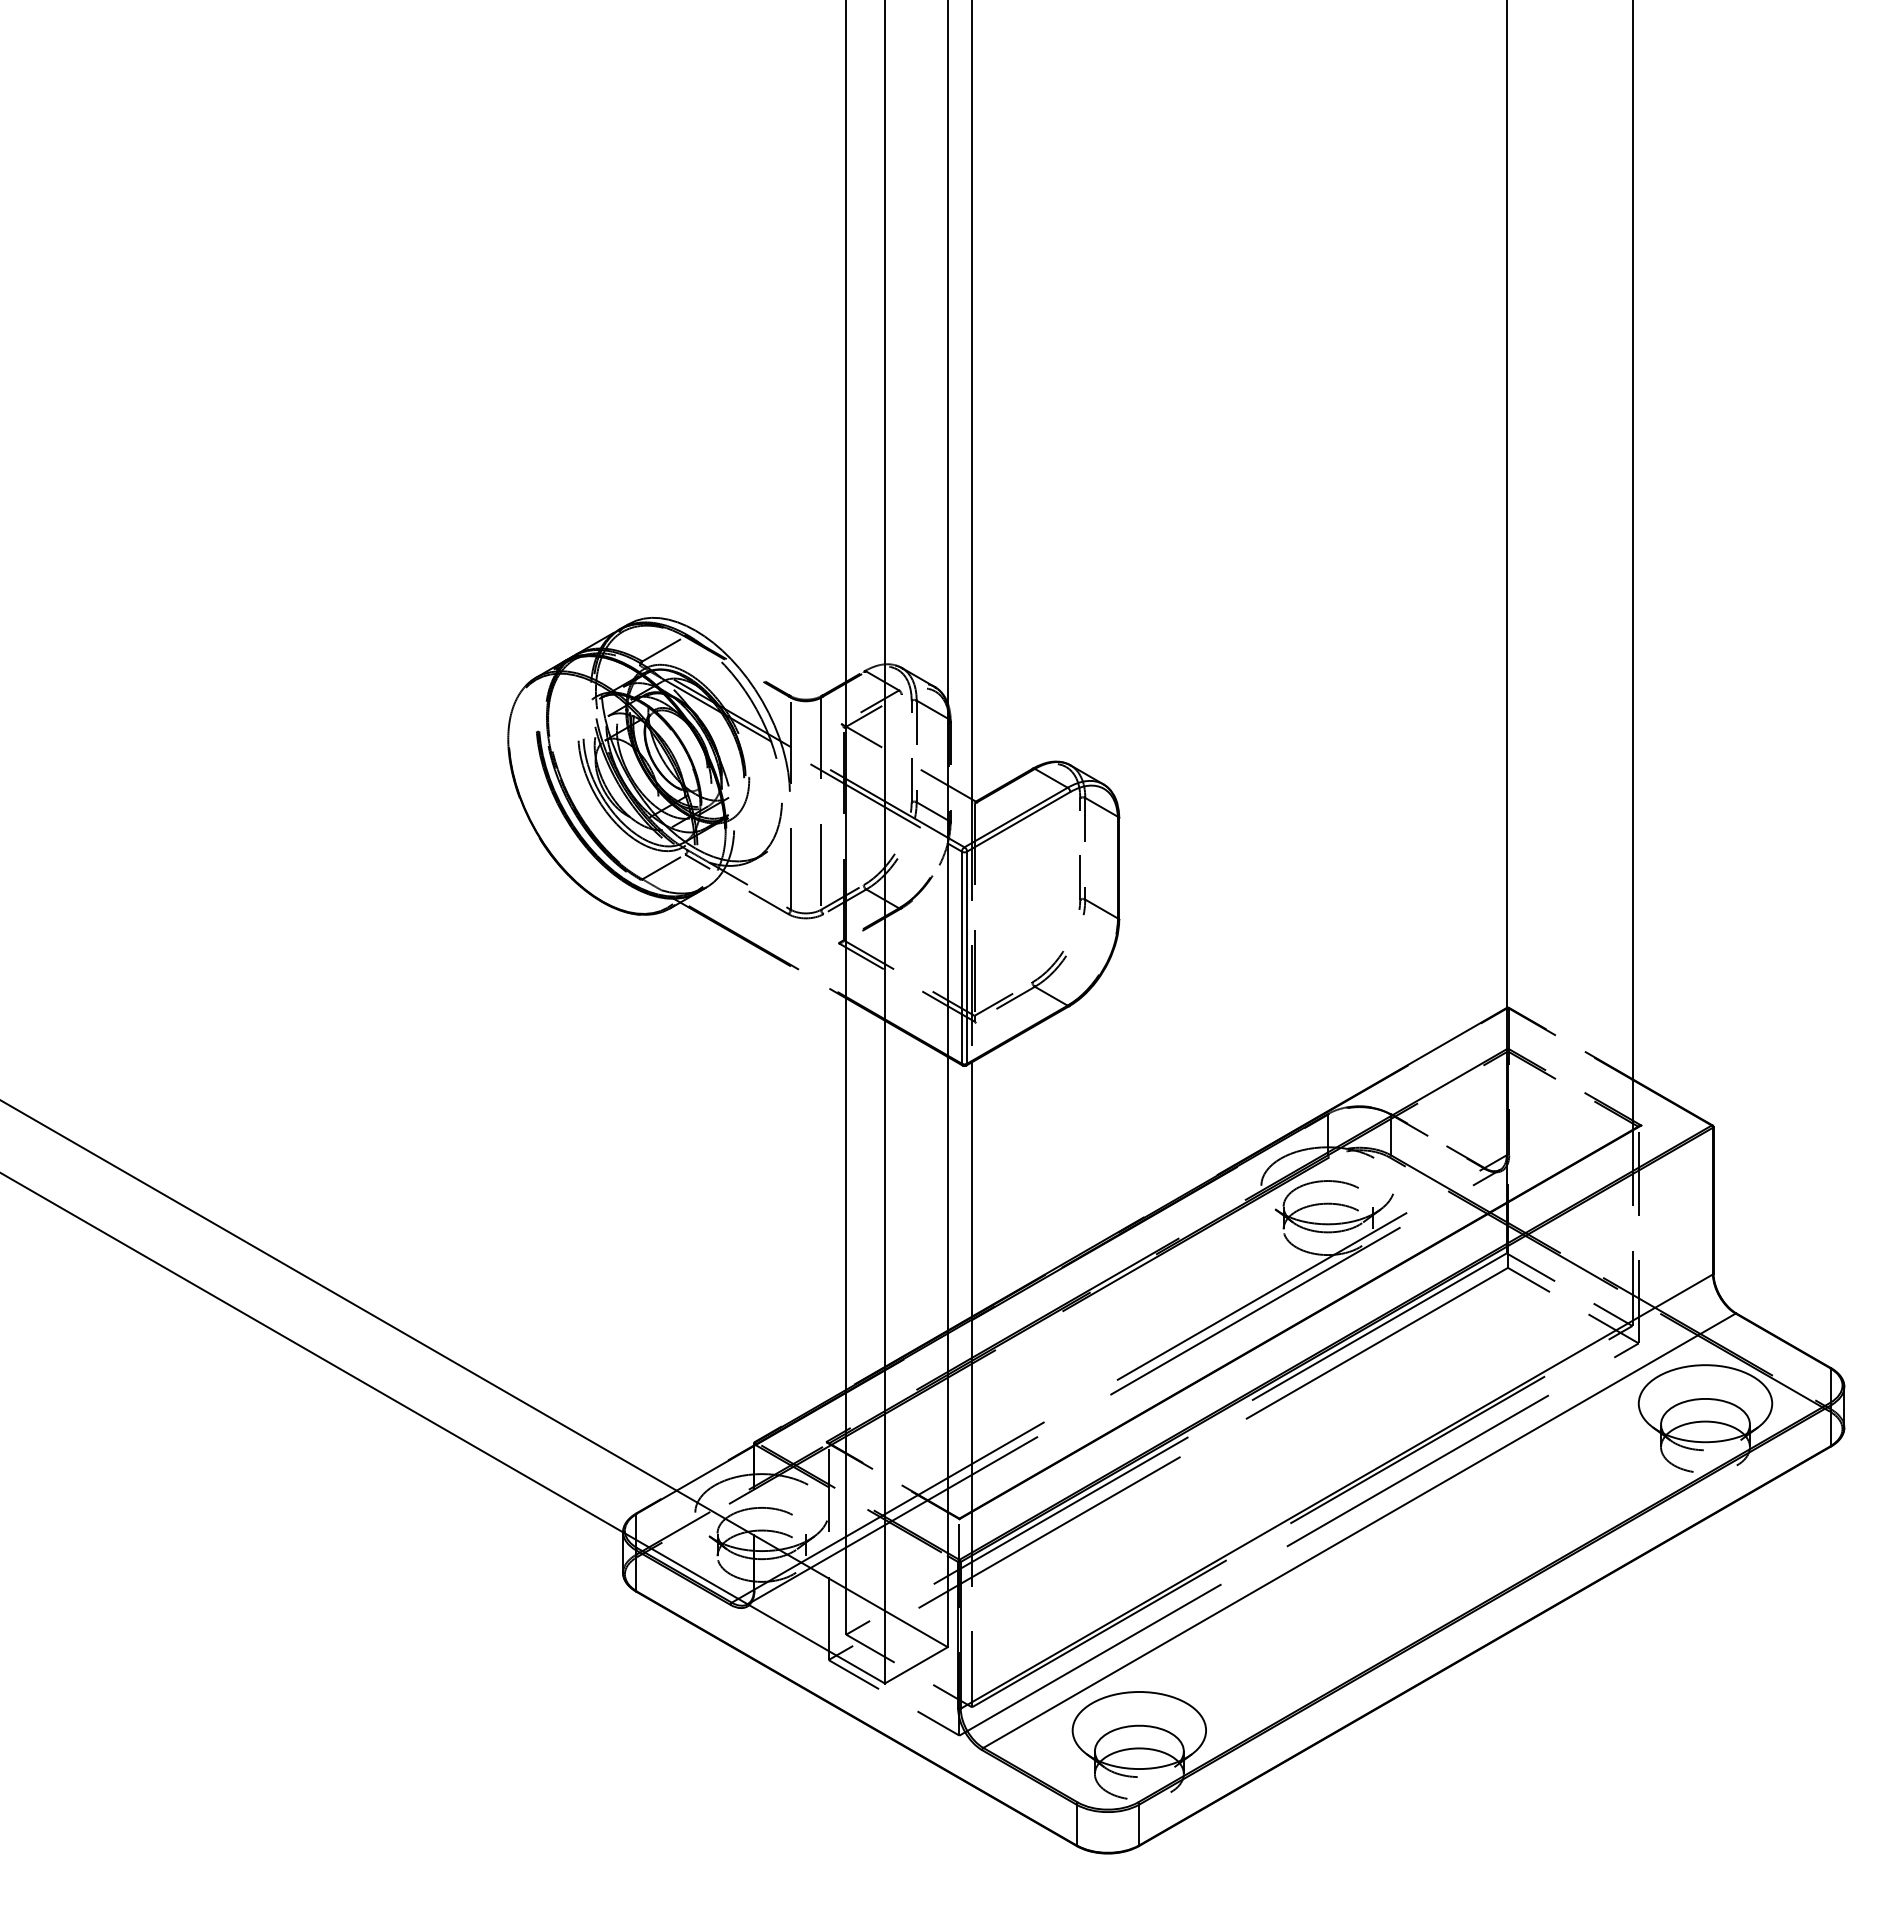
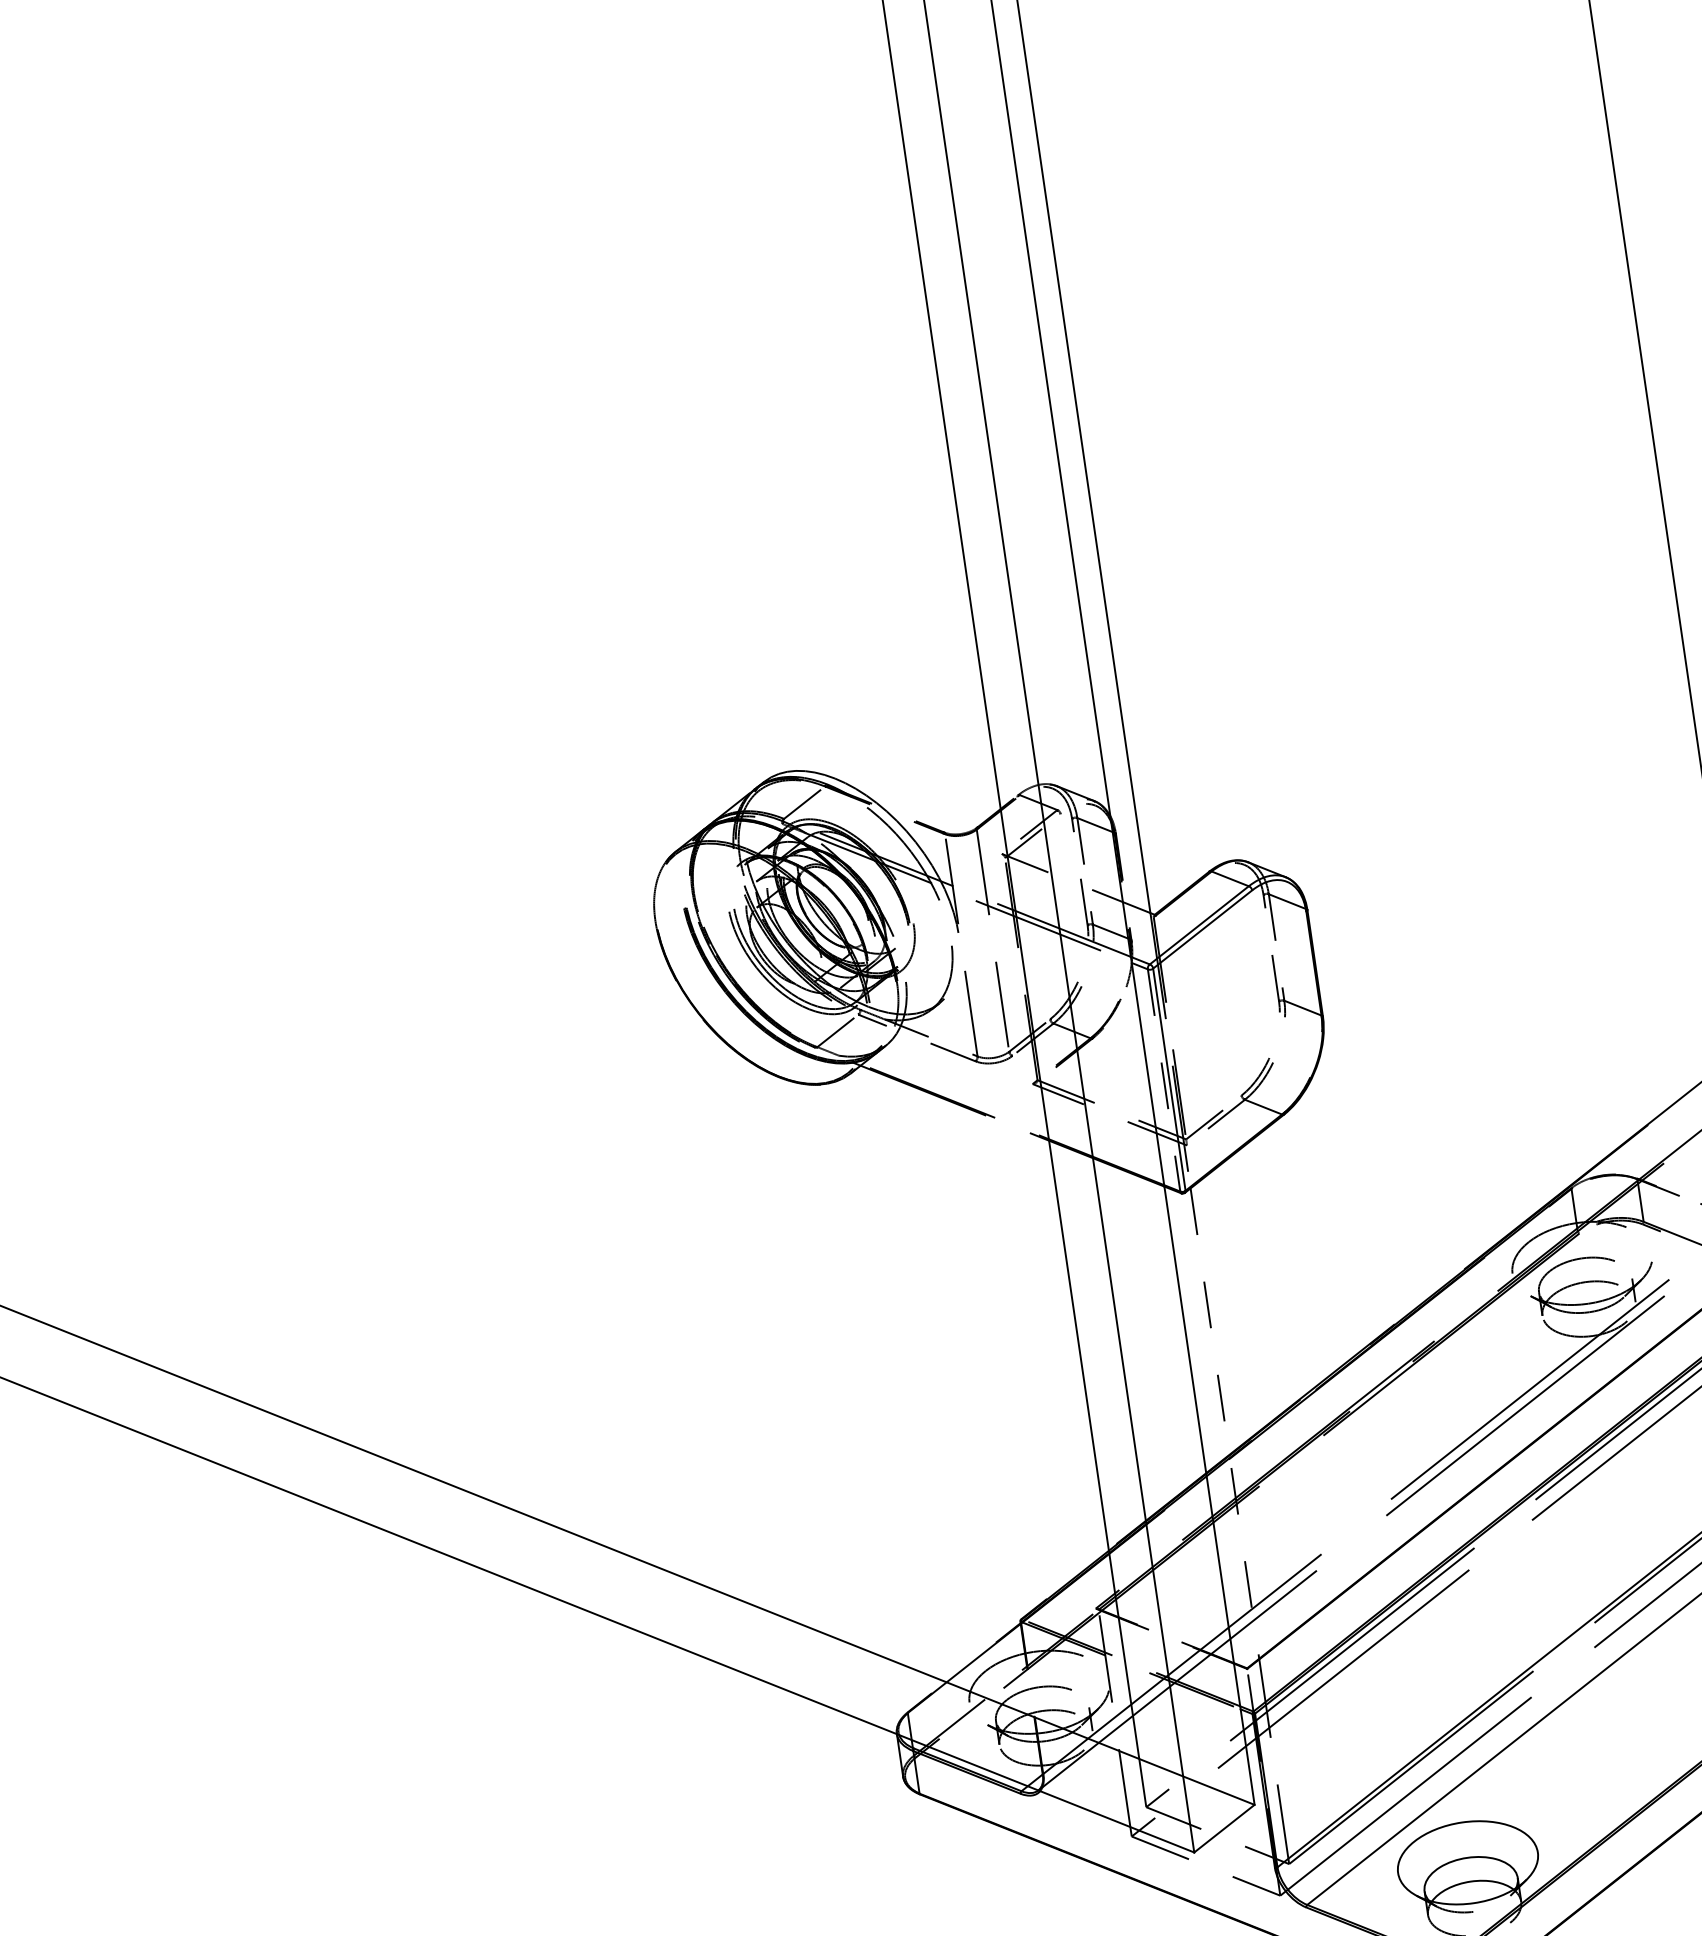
line: (962, 958) -> (1164, 1081), solid -> dashed
line: (972, 1286) -> (1225, 1423), solid -> dashed

